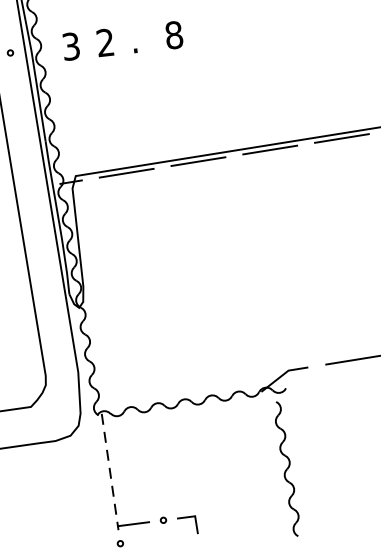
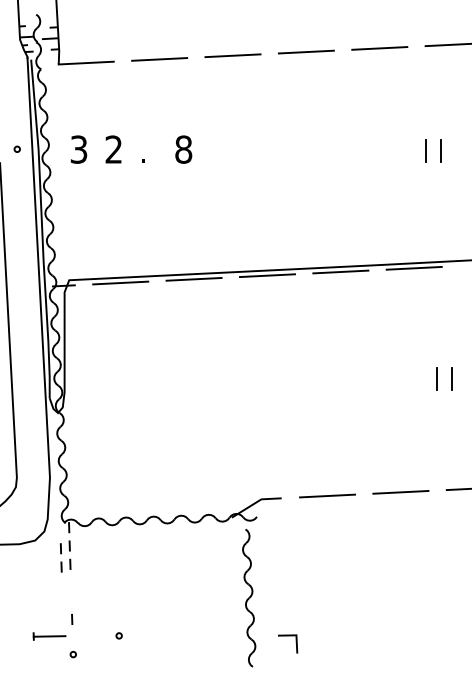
line: (111, 478) -> (61, 554), moved
line: (187, 518) -> (288, 636), moved
part: (133, 524) -> (49, 636), moved

